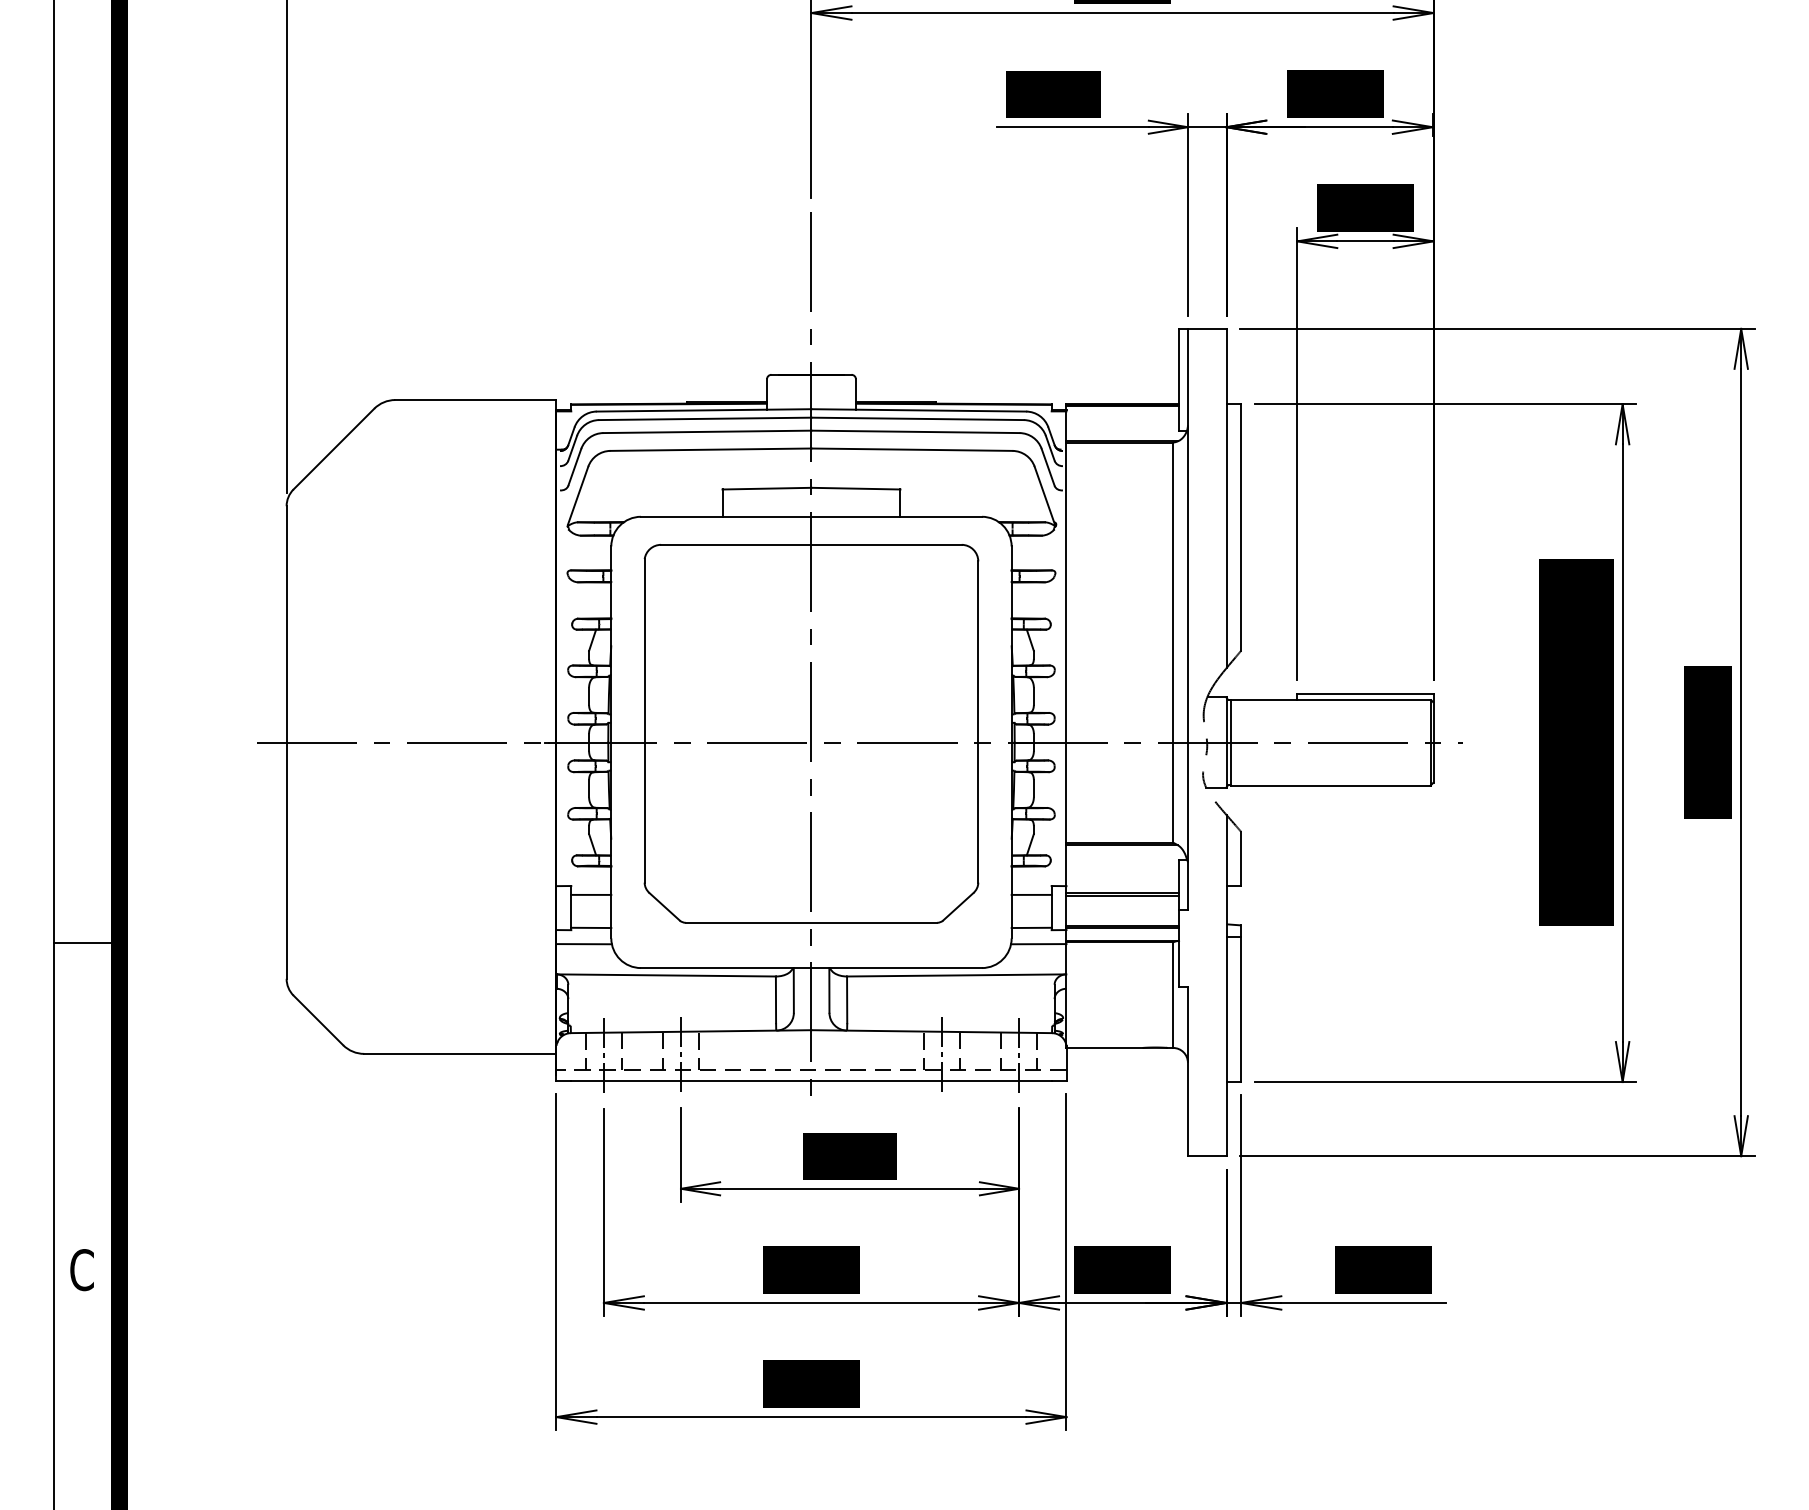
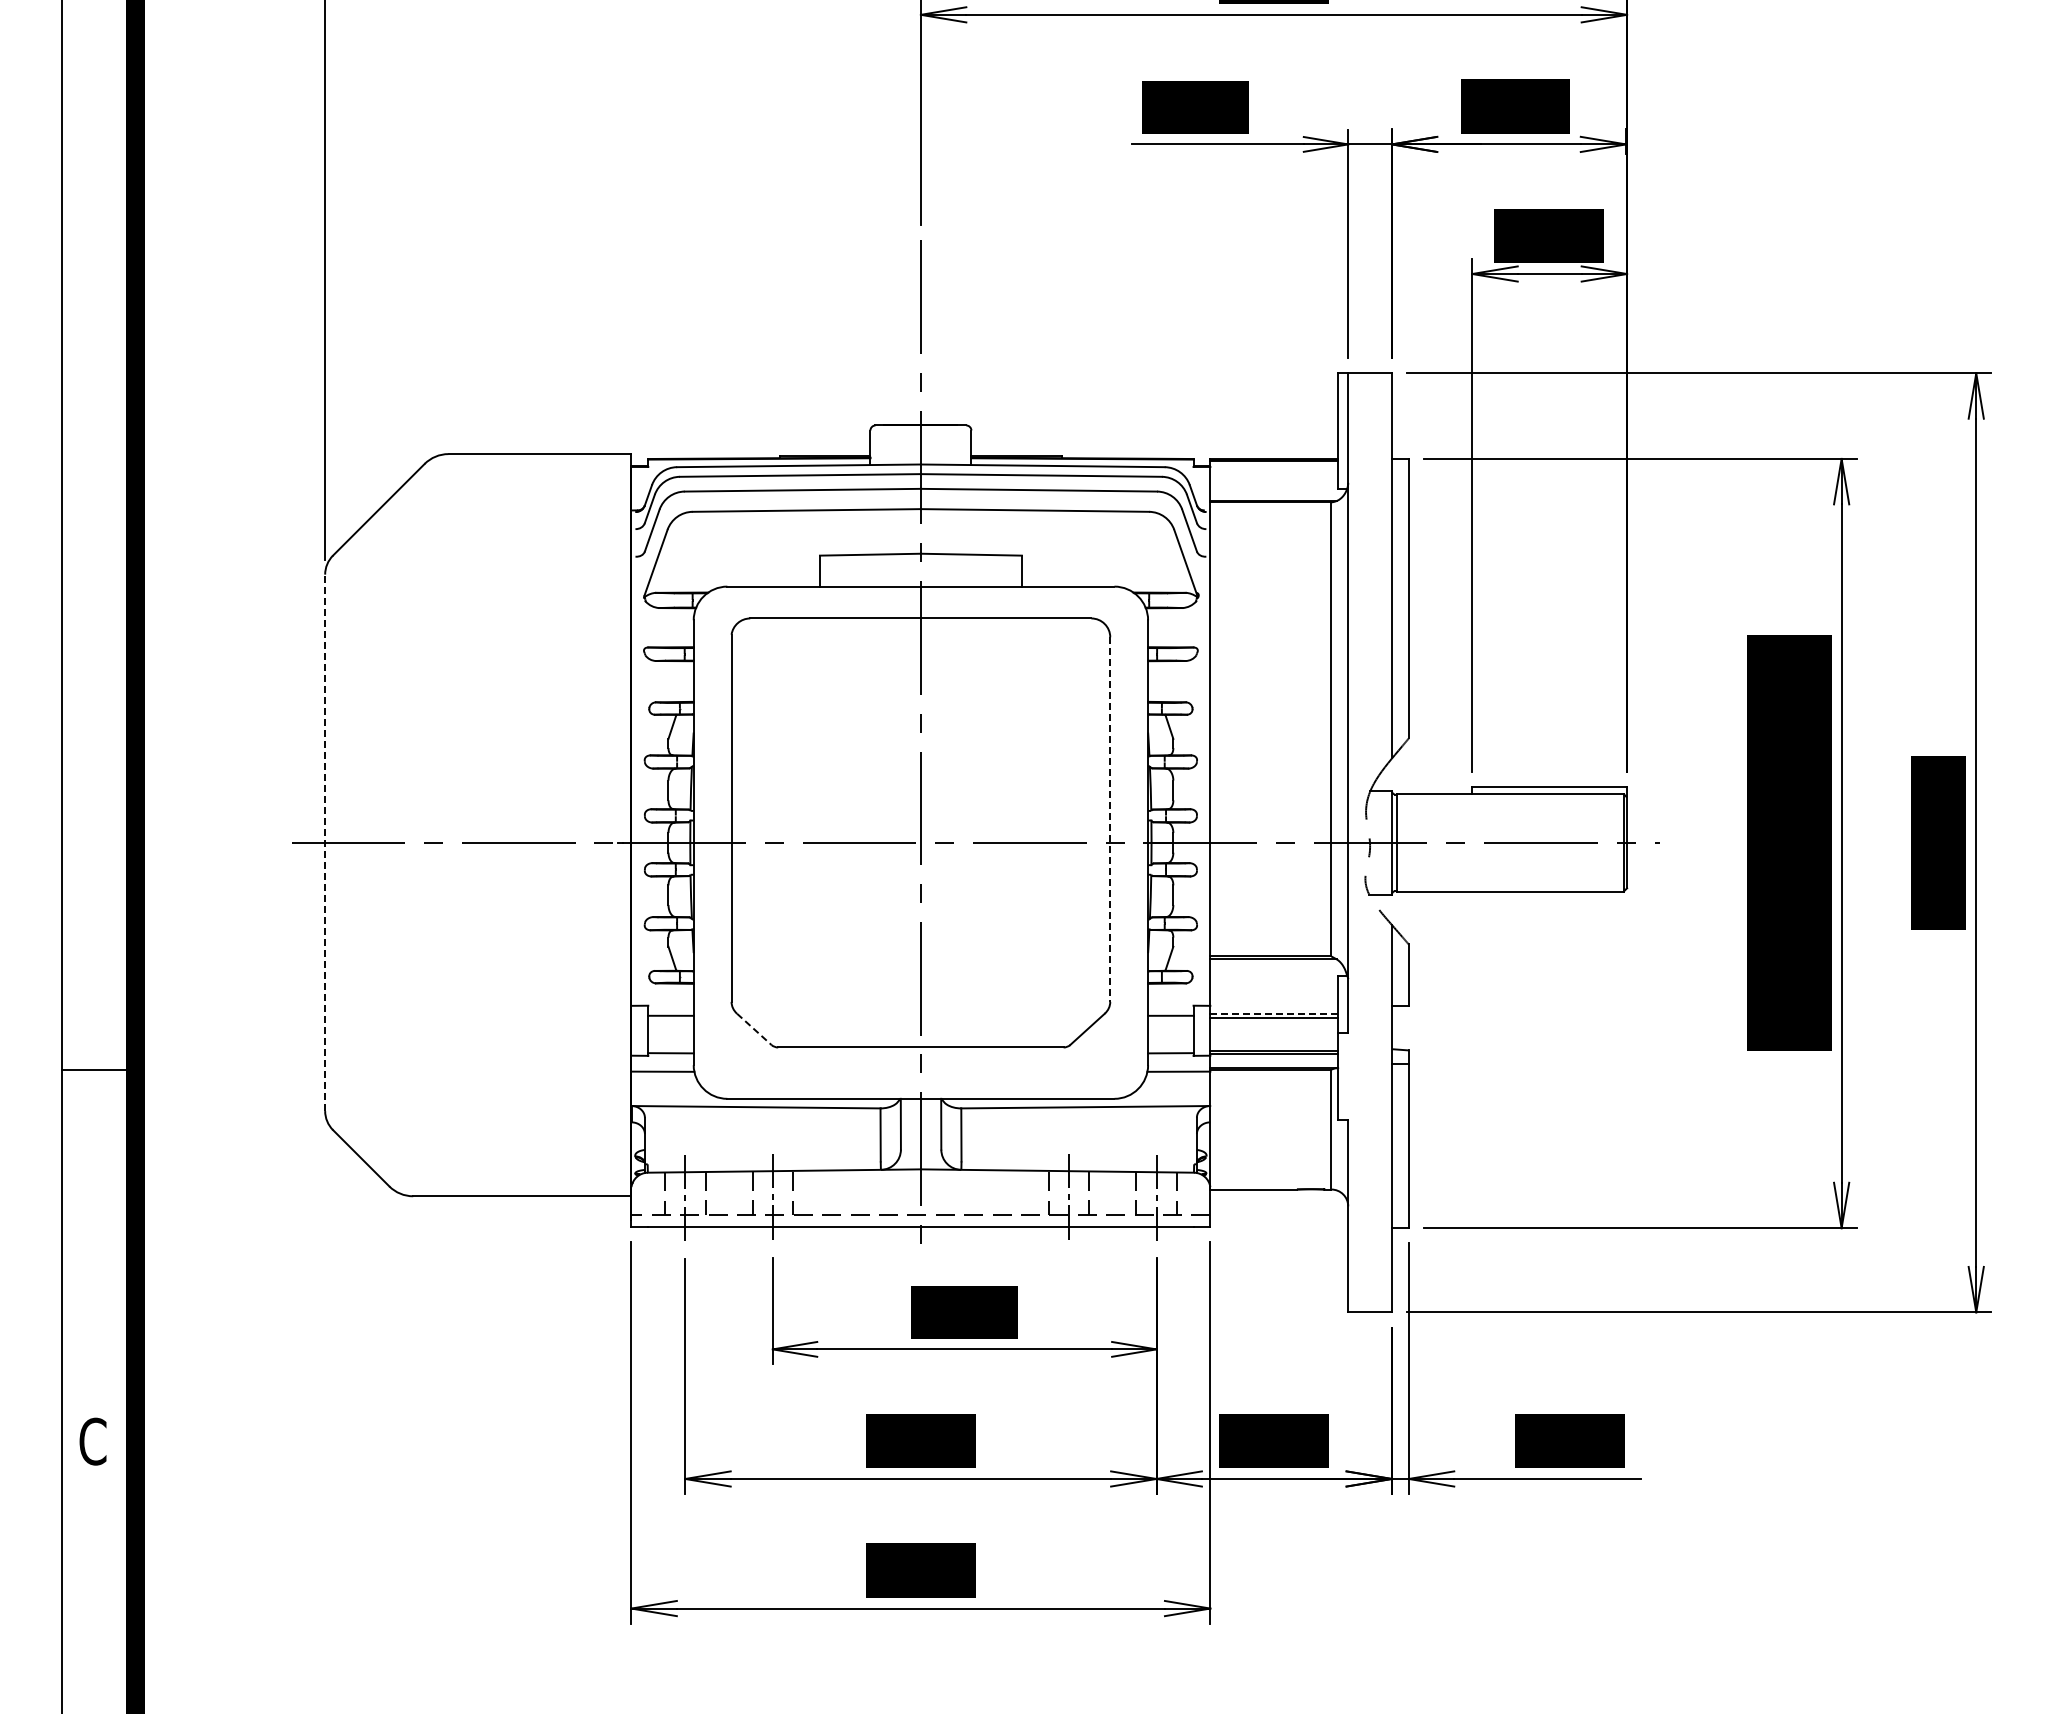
line: (978, 722) -> (1110, 820), solid -> dashed
line: (286, 742) -> (325, 842), solid -> dashed
line: (1122, 892) -> (1274, 1013), solid -> dashed
line: (664, 906) -> (754, 1029), solid -> dashed

